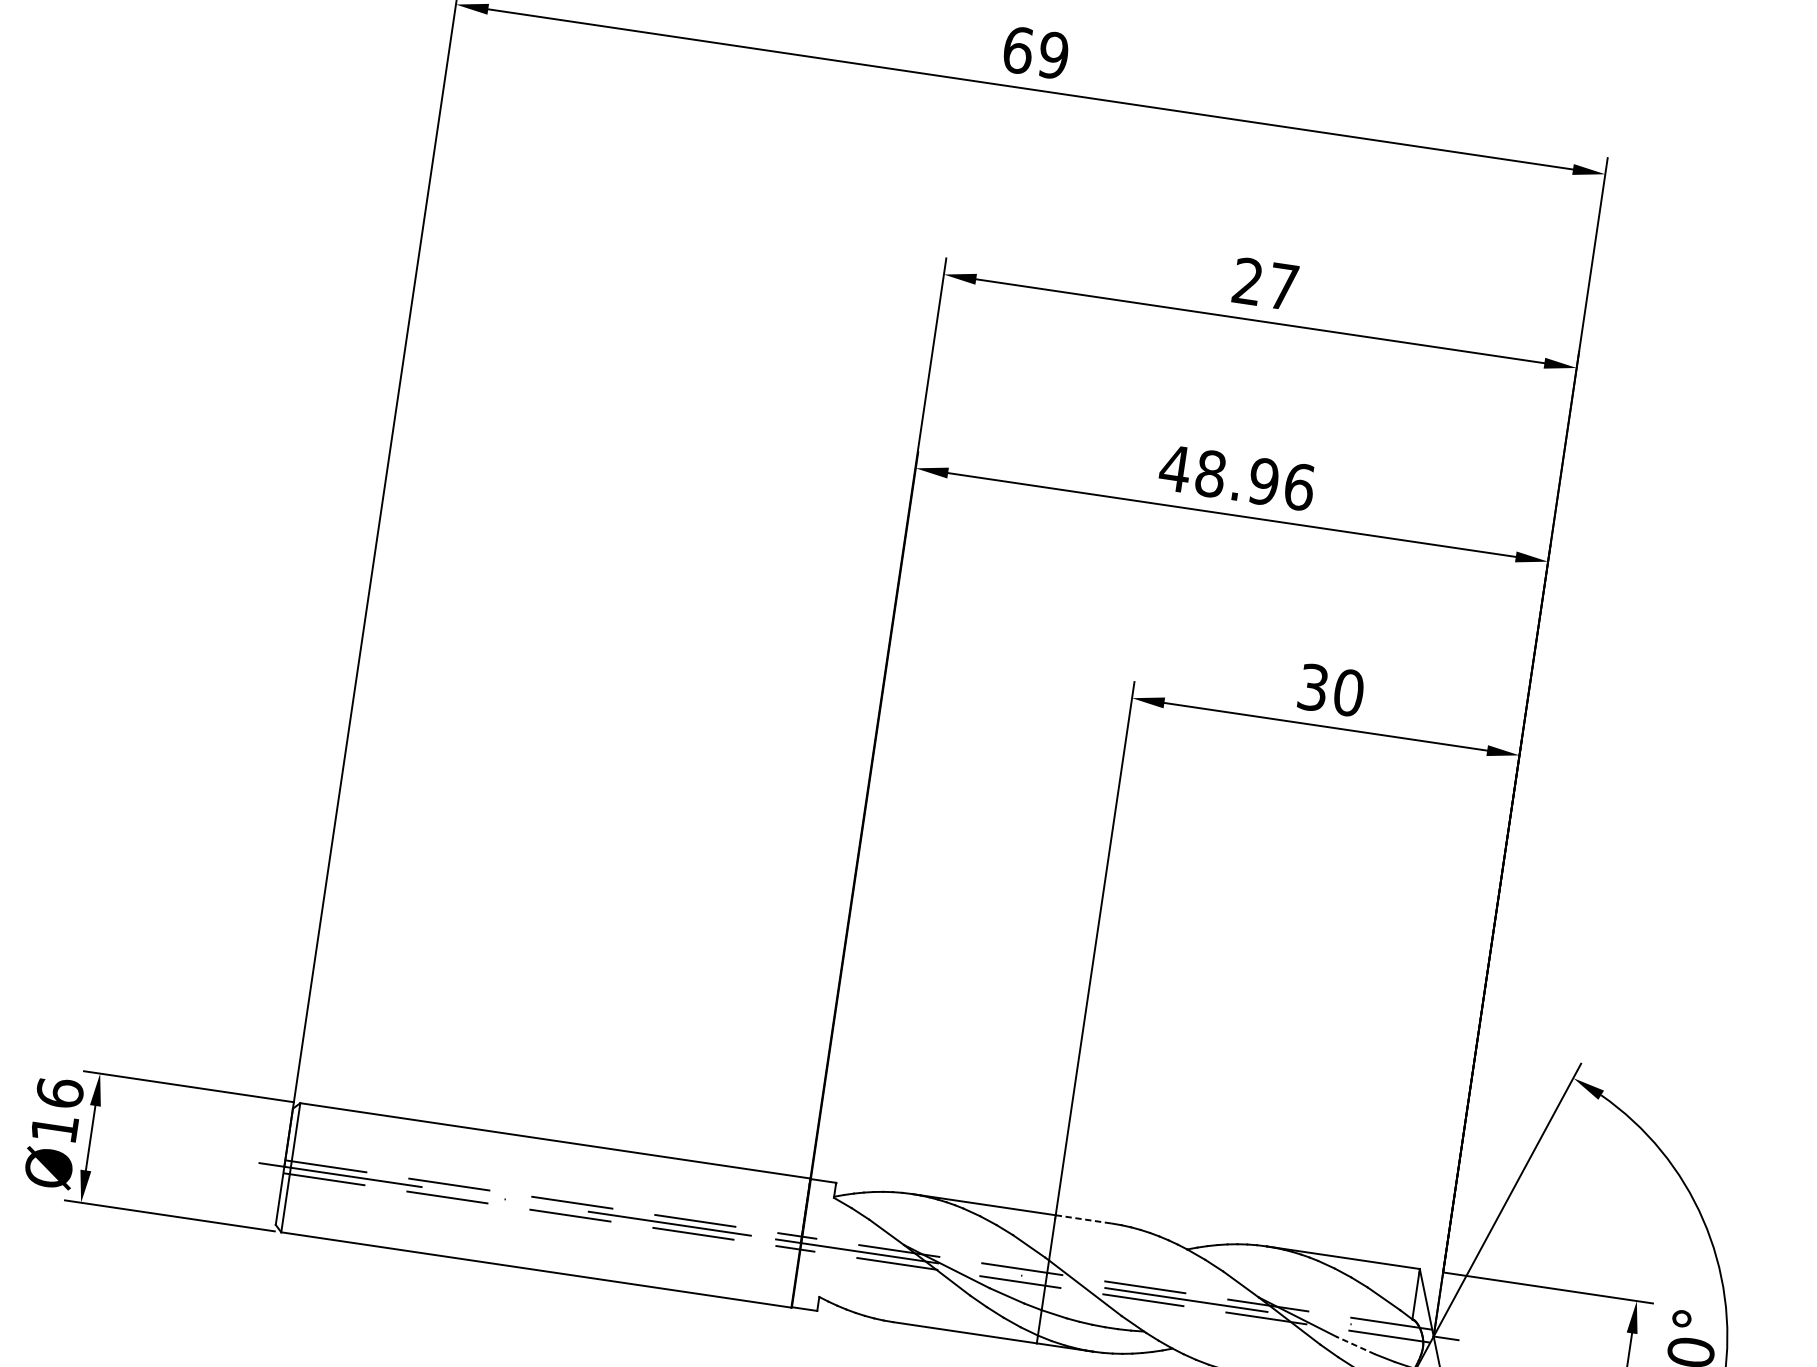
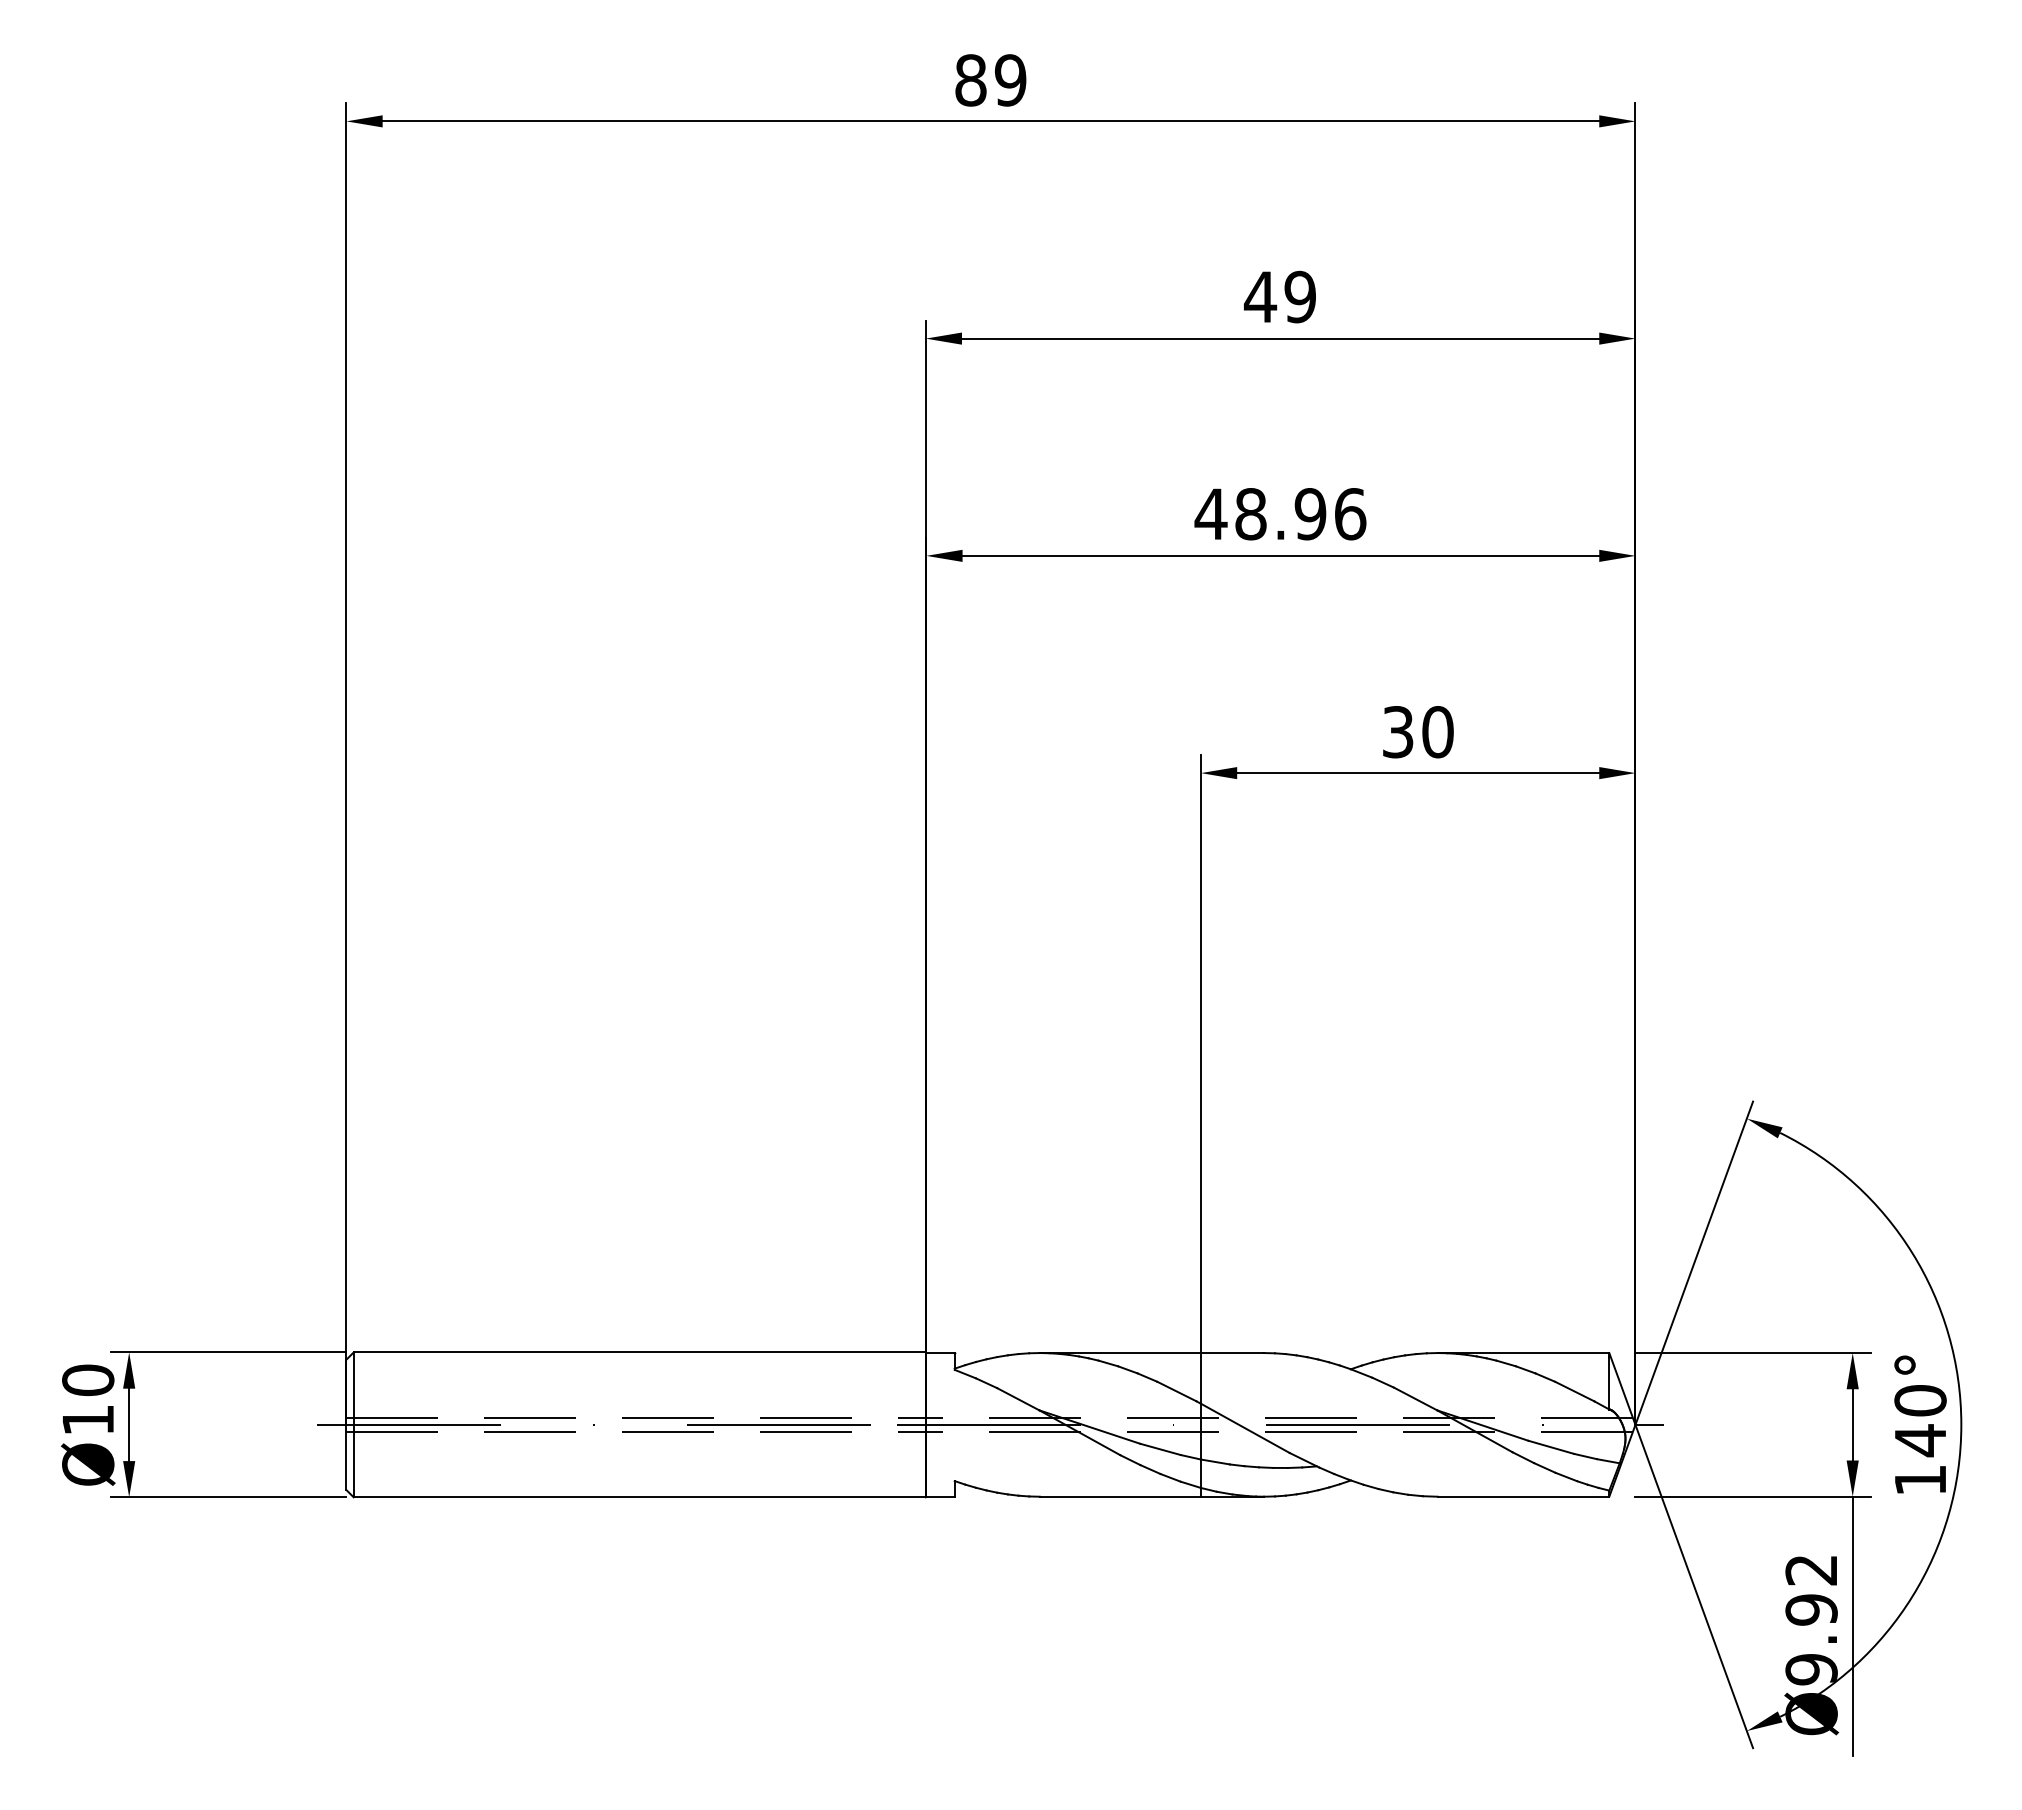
text: (1017, 50) -> (970, 80), 69 -> 89
text: (1264, 283) -> (1279, 296), 27 -> 49
text: (60, 1093) -> (88, 1380), Ø16 -> Ø10
line: (1083, 1219) -> (1232, 1353), dashed -> solid
line: (1355, 1345) -> (1551, 1447), dashed -> solid

